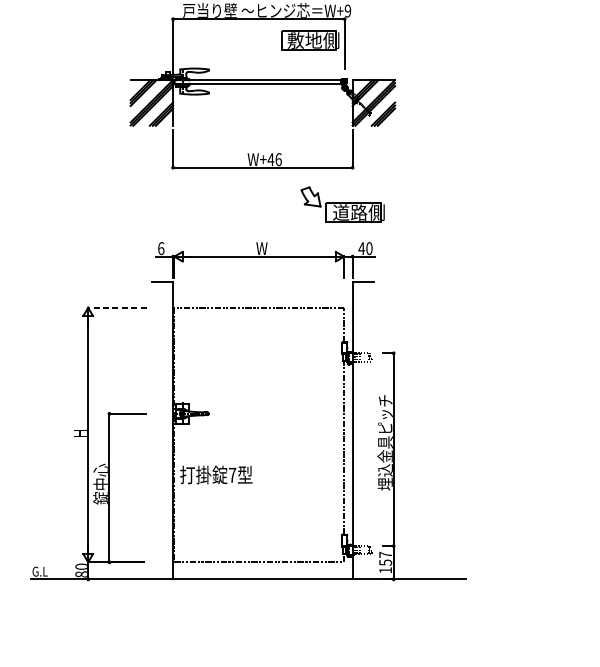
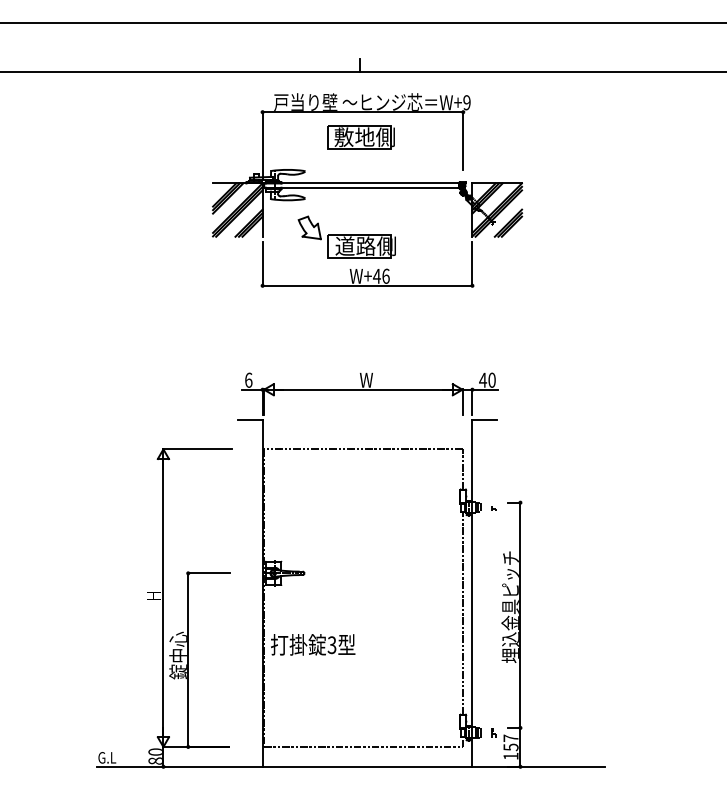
part: (309, 40) -> (360, 137), moved
part: (342, 204) -> (346, 236), moved
line: (116, 307) -> (196, 449), dashed -> solid
text: (232, 475) -> (331, 645), 7 -> 3

